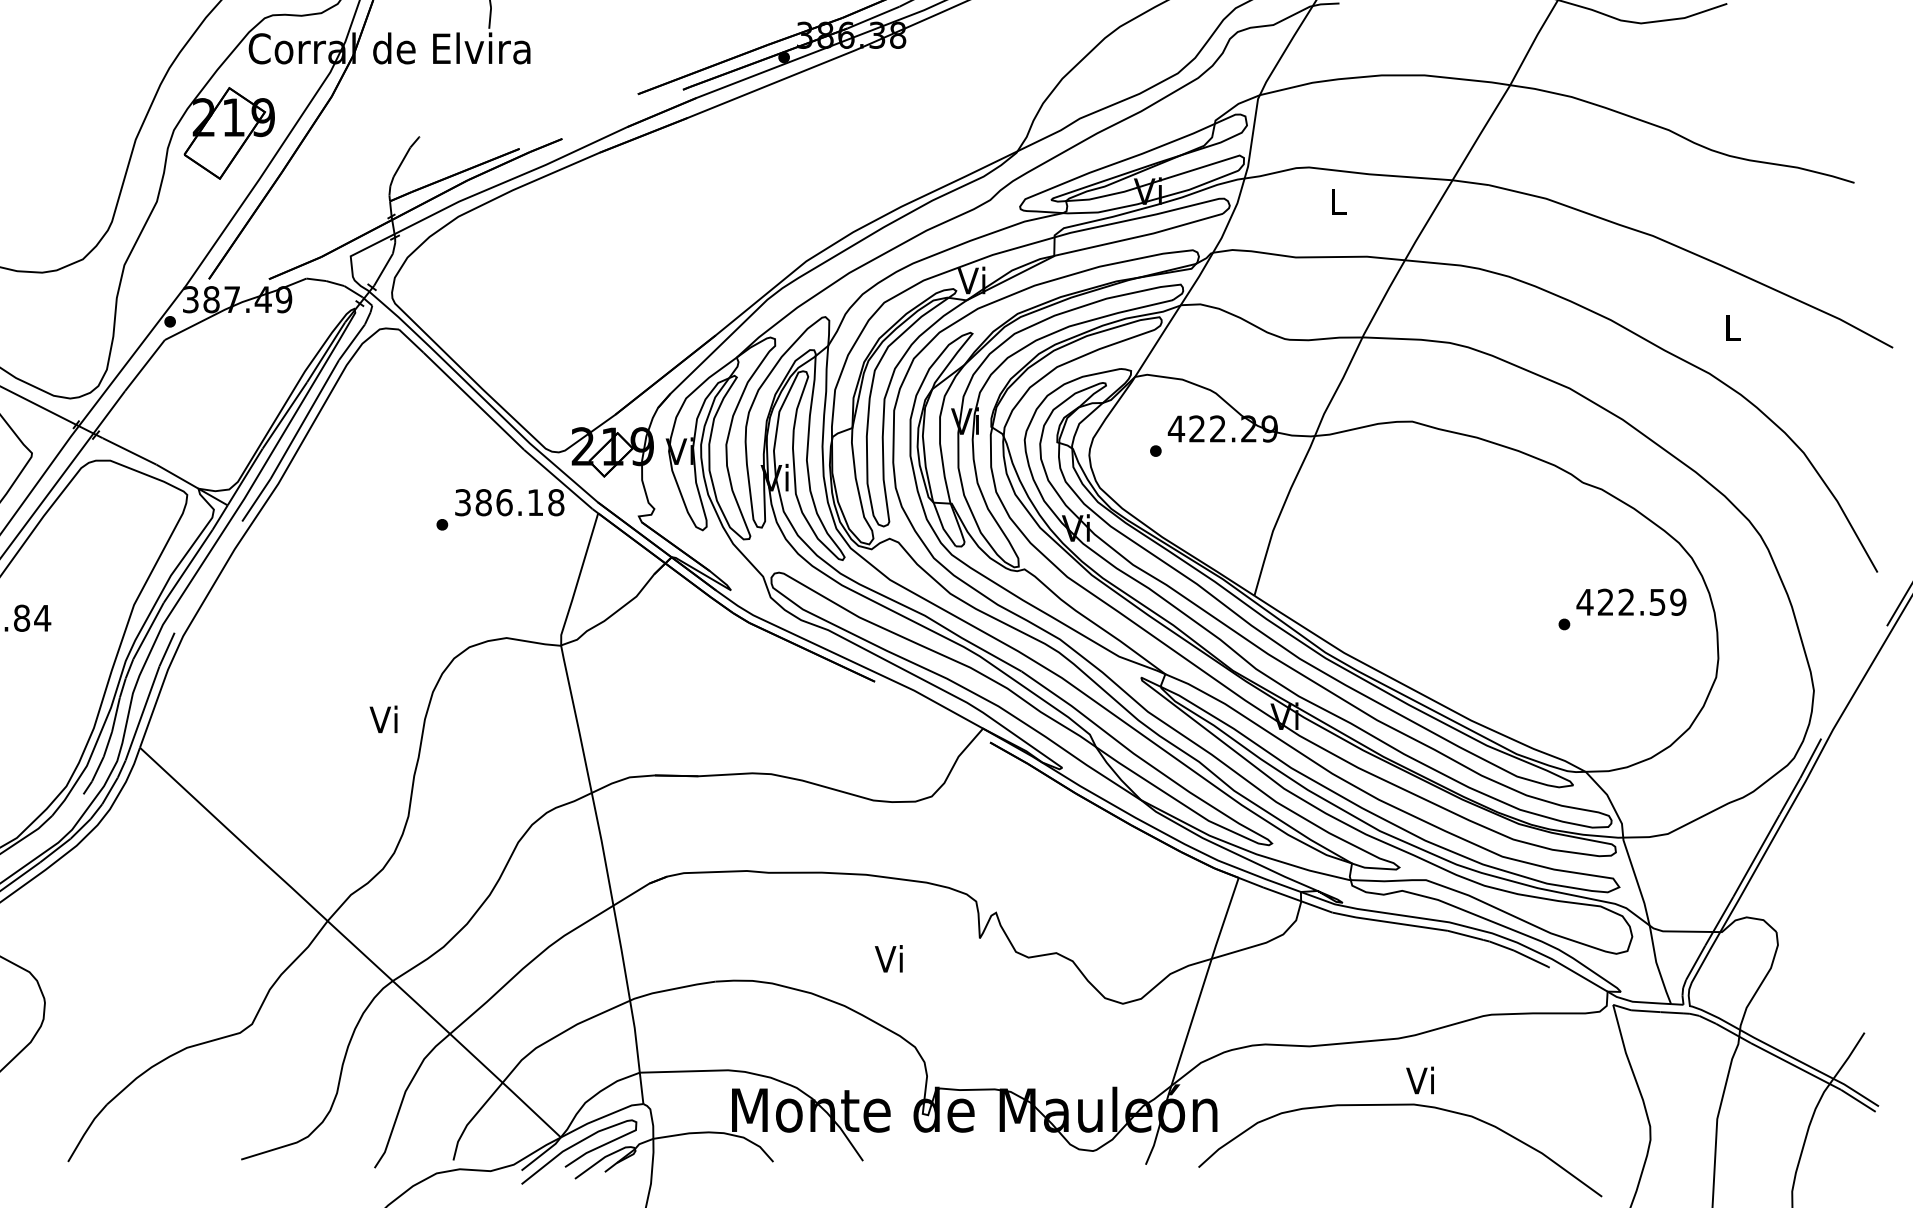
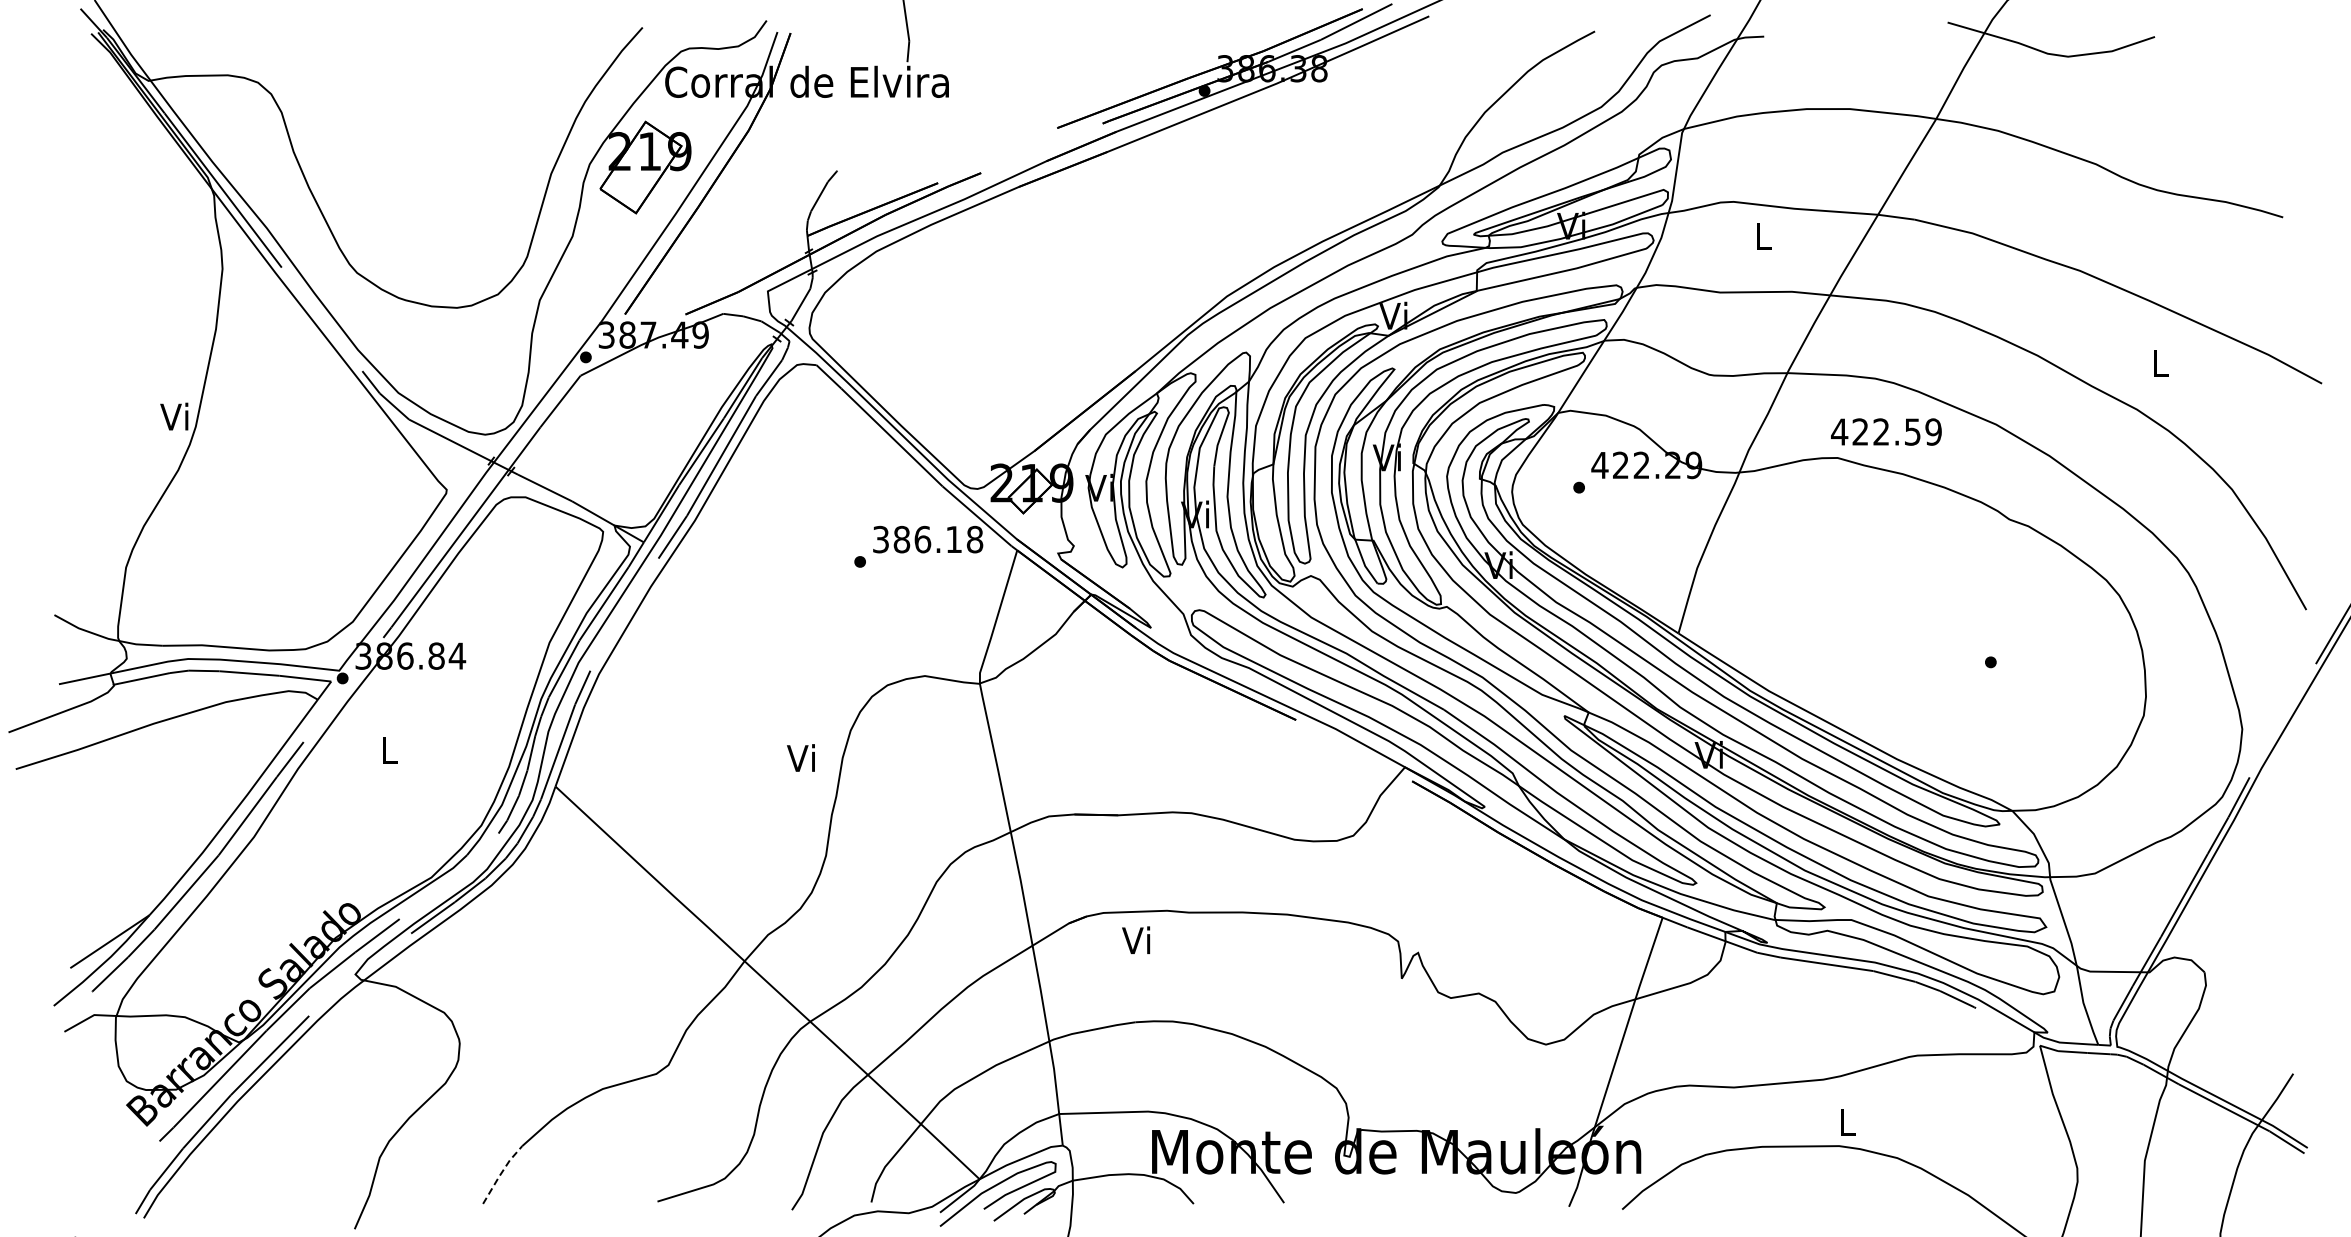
text: (1631, 601) -> (1886, 431), moved
text: (889, 958) -> (1136, 939), moved
text: (1420, 1080) -> (1845, 1121), Vi -> L
line: (86, 1131) -> (501, 1173), solid -> dashed

